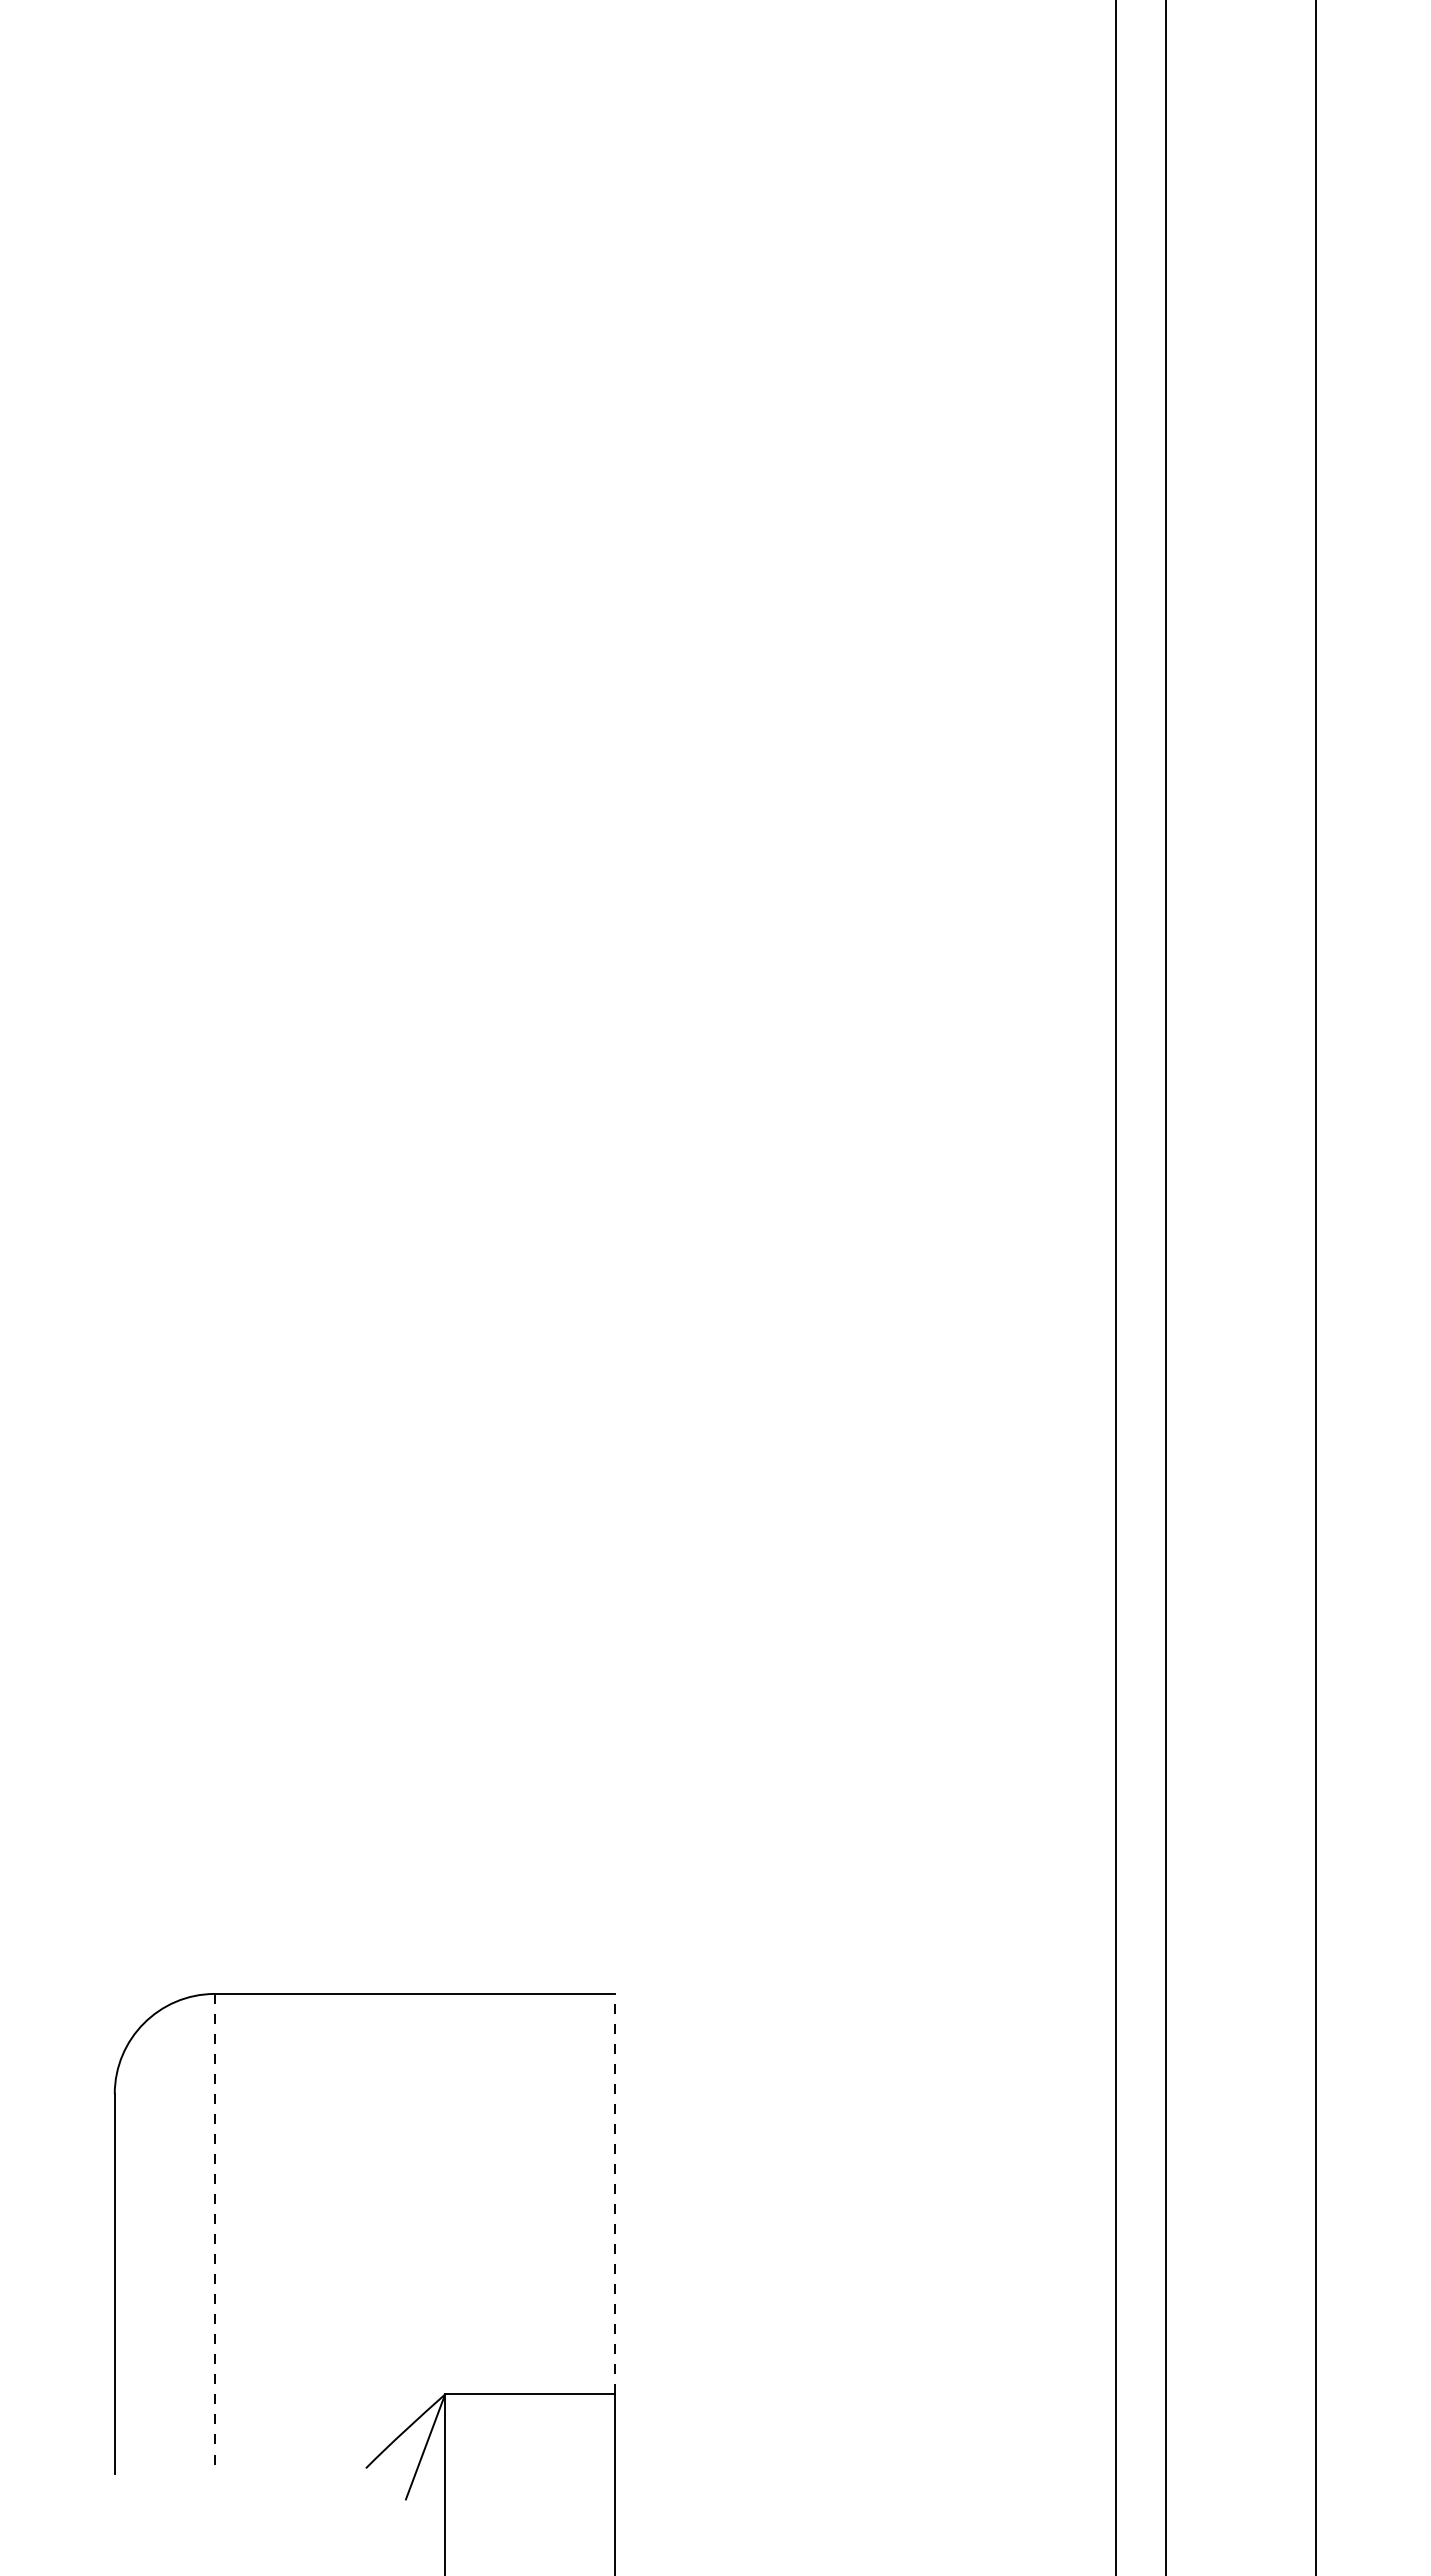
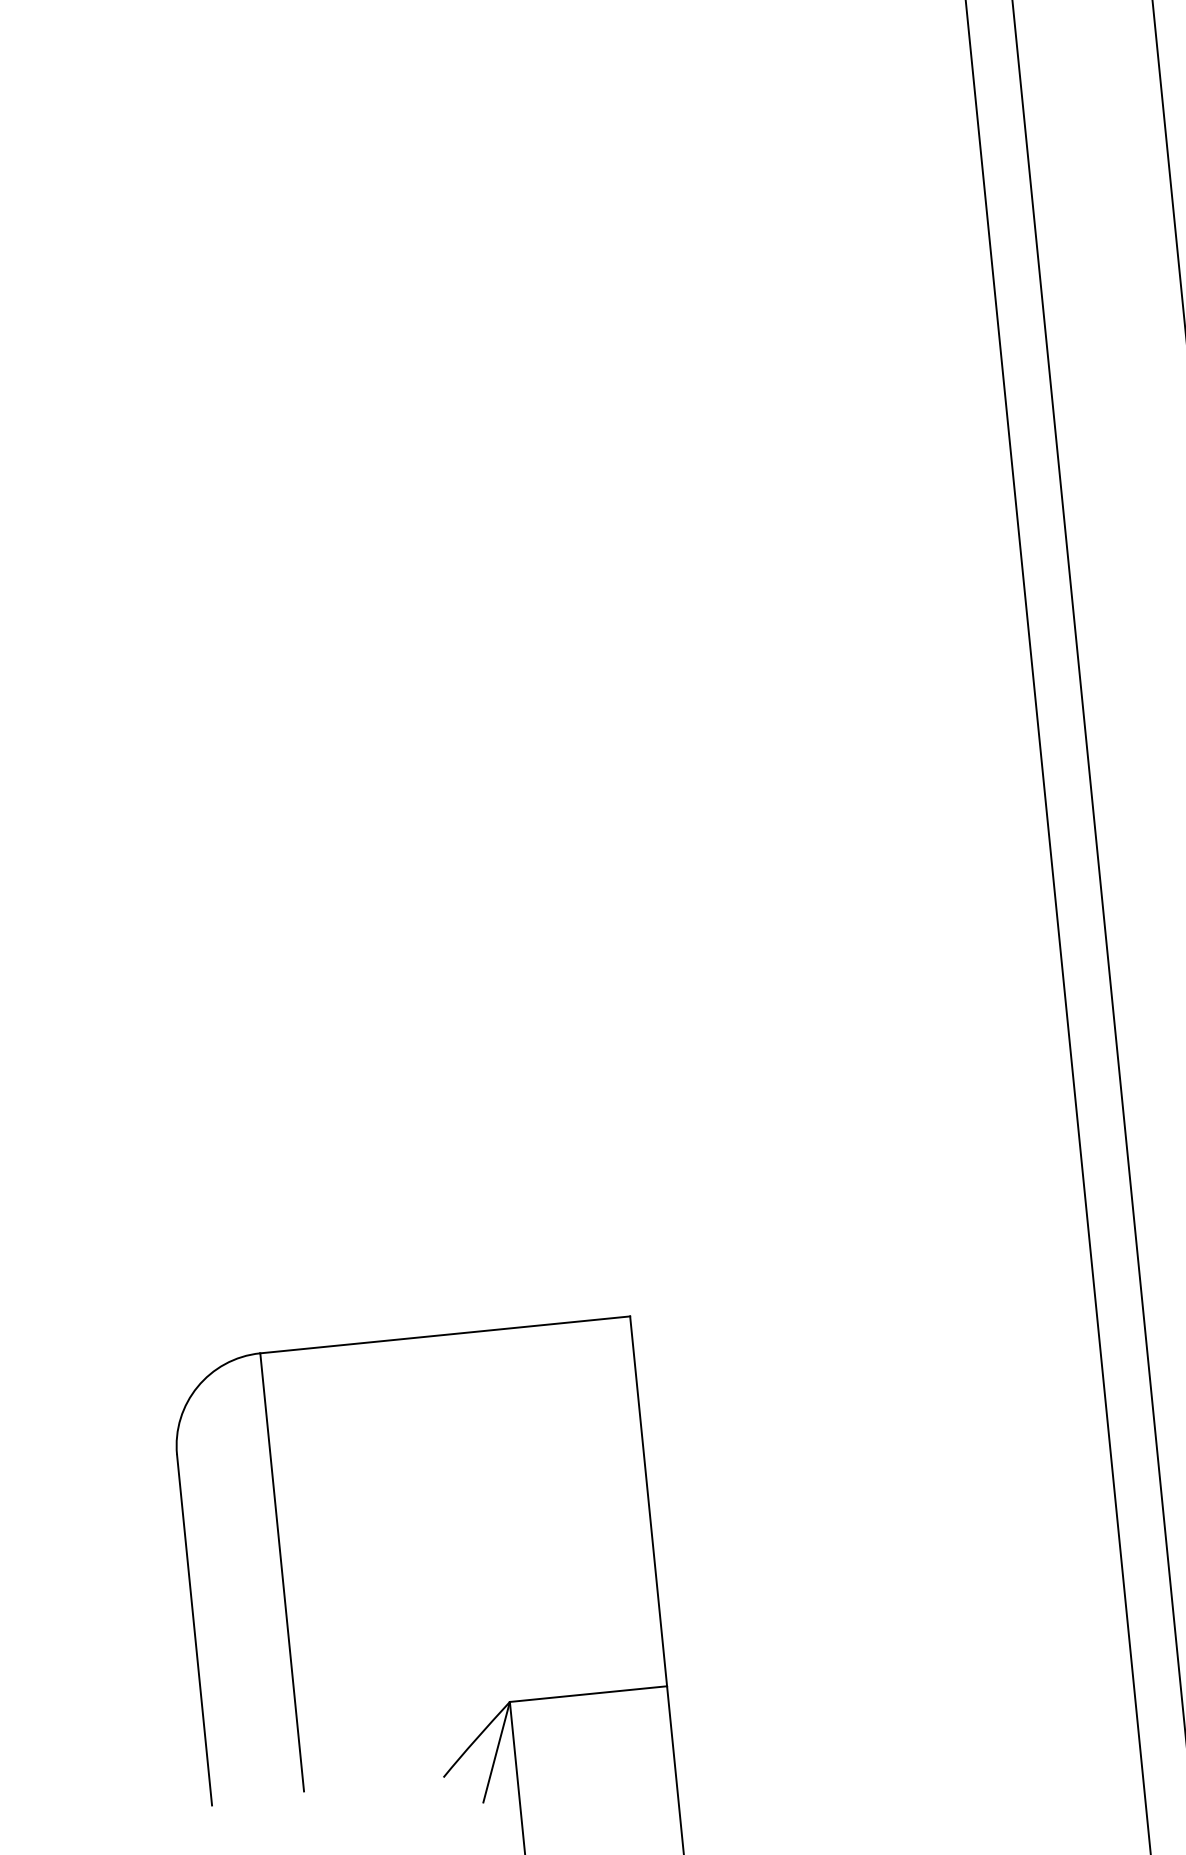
line: (615, 2193) -> (648, 1500), dashed -> solid
line: (214, 2231) -> (281, 1572), dashed -> solid

